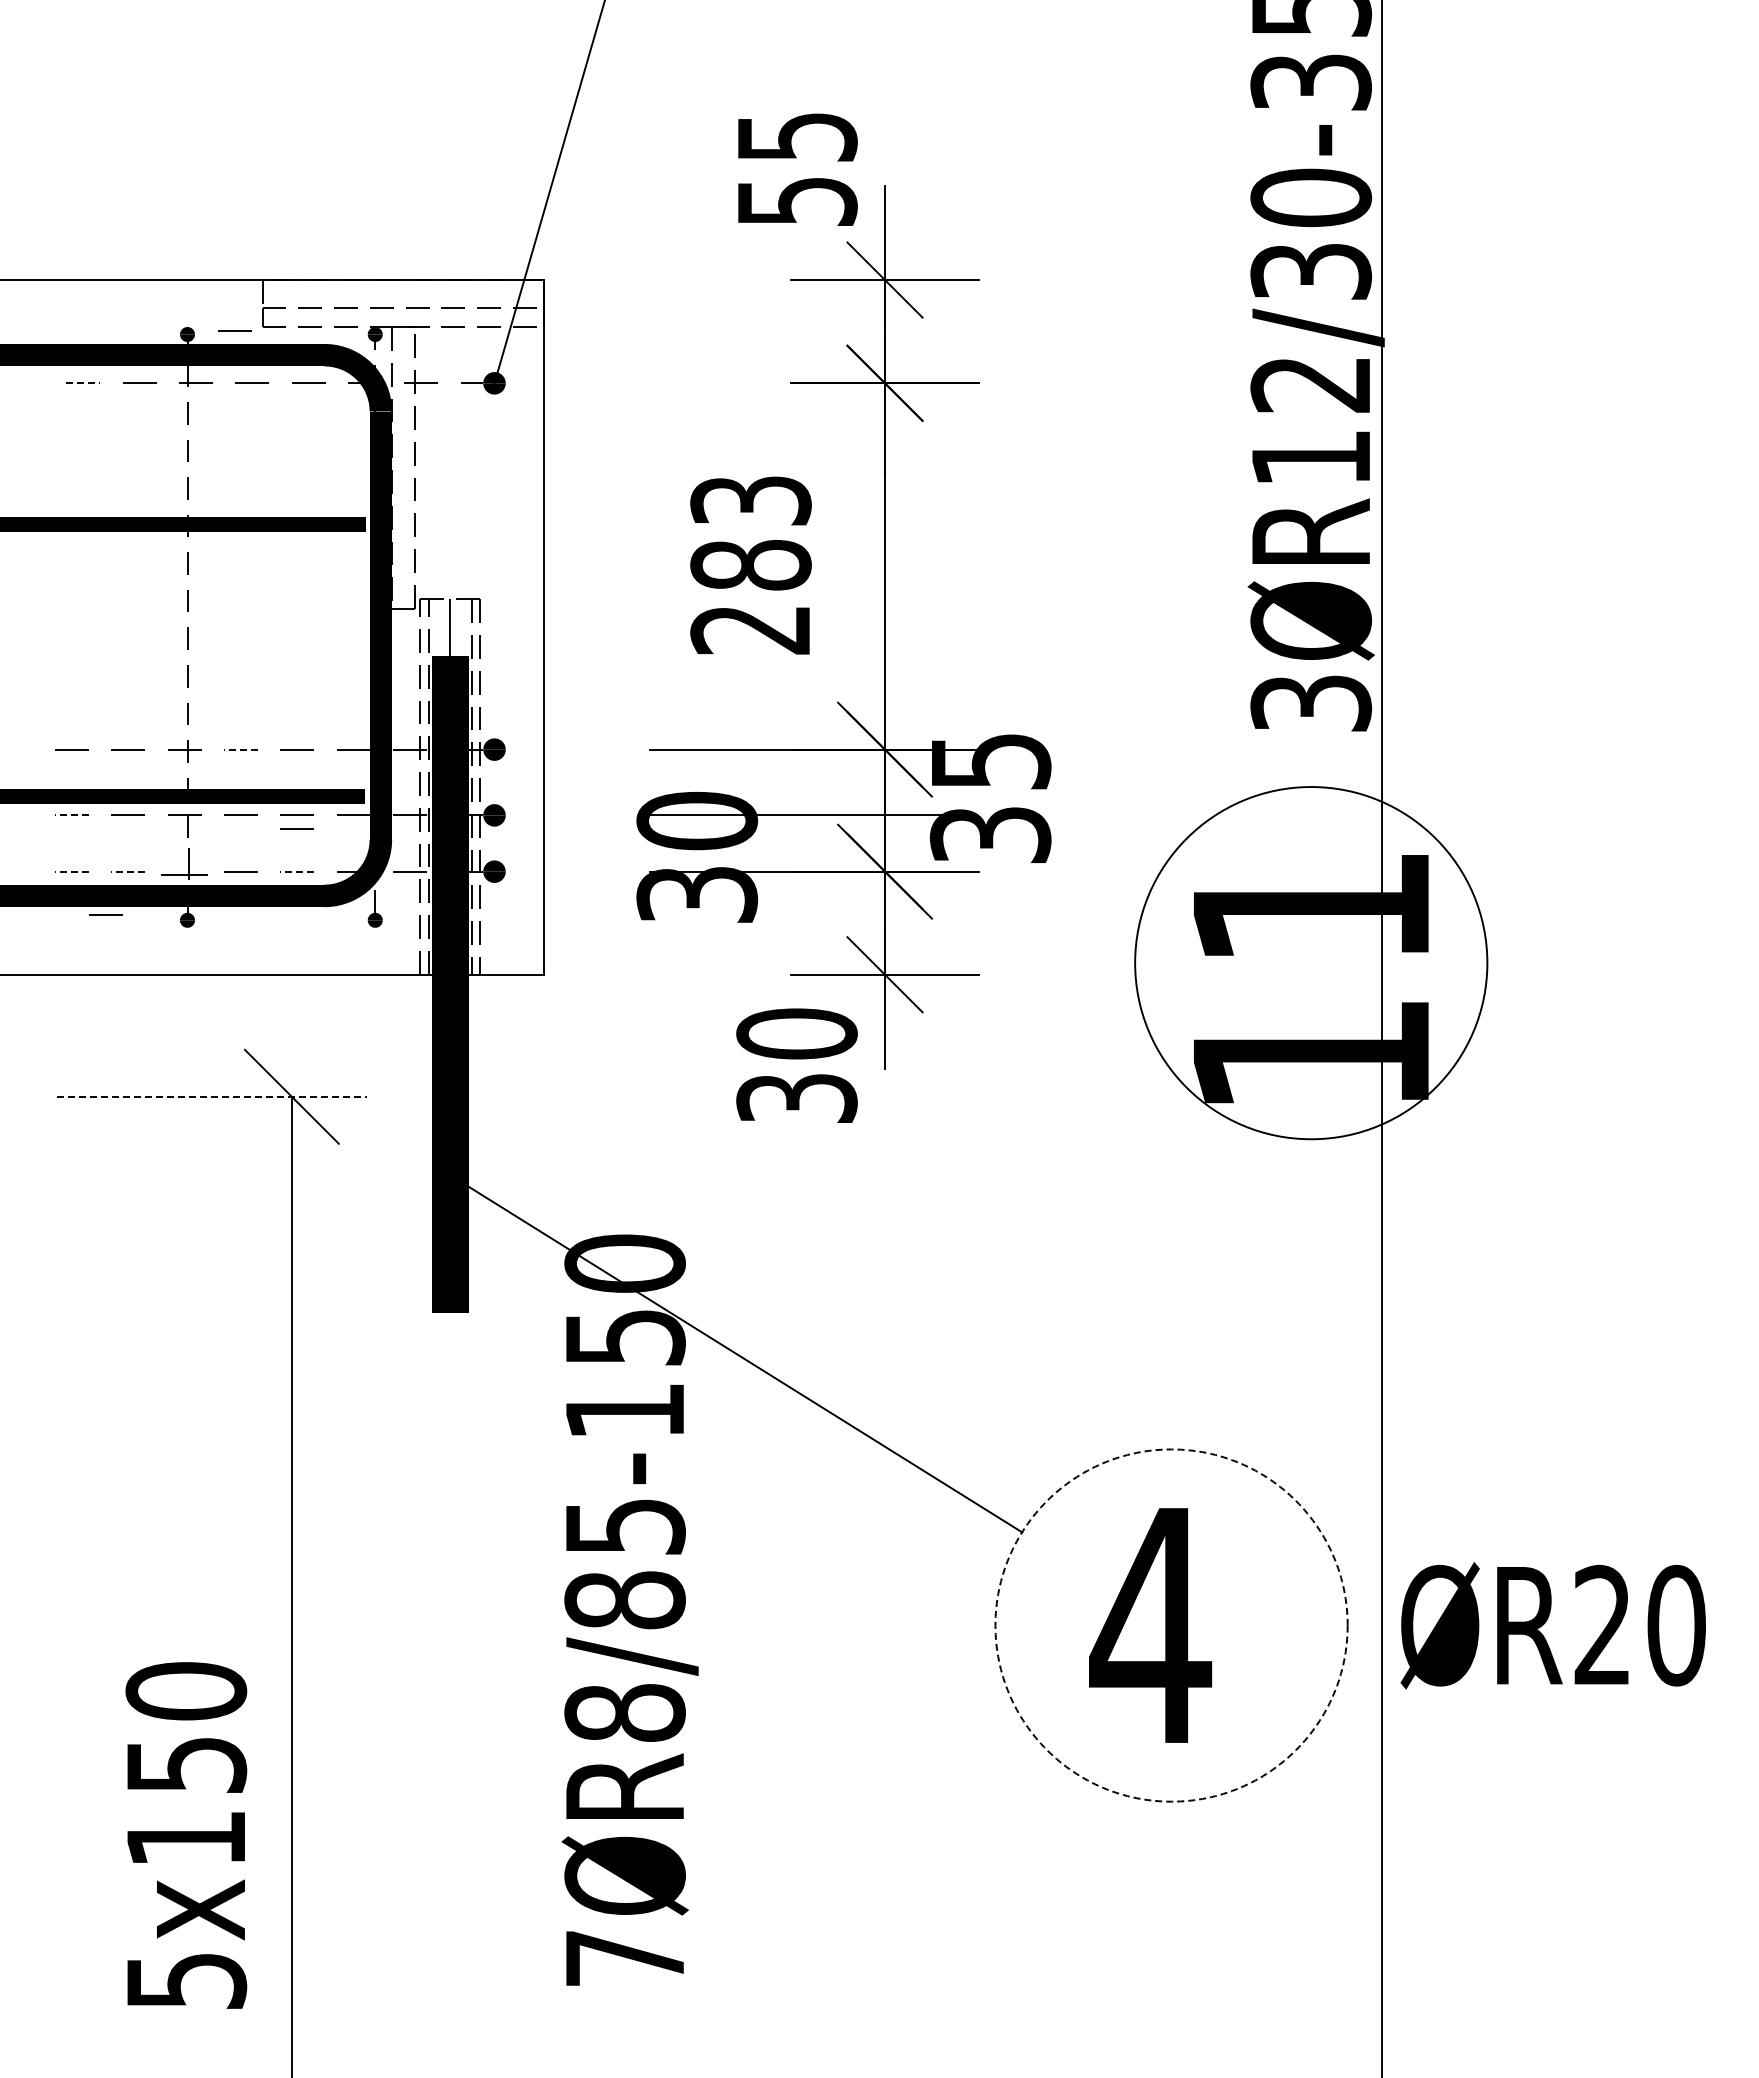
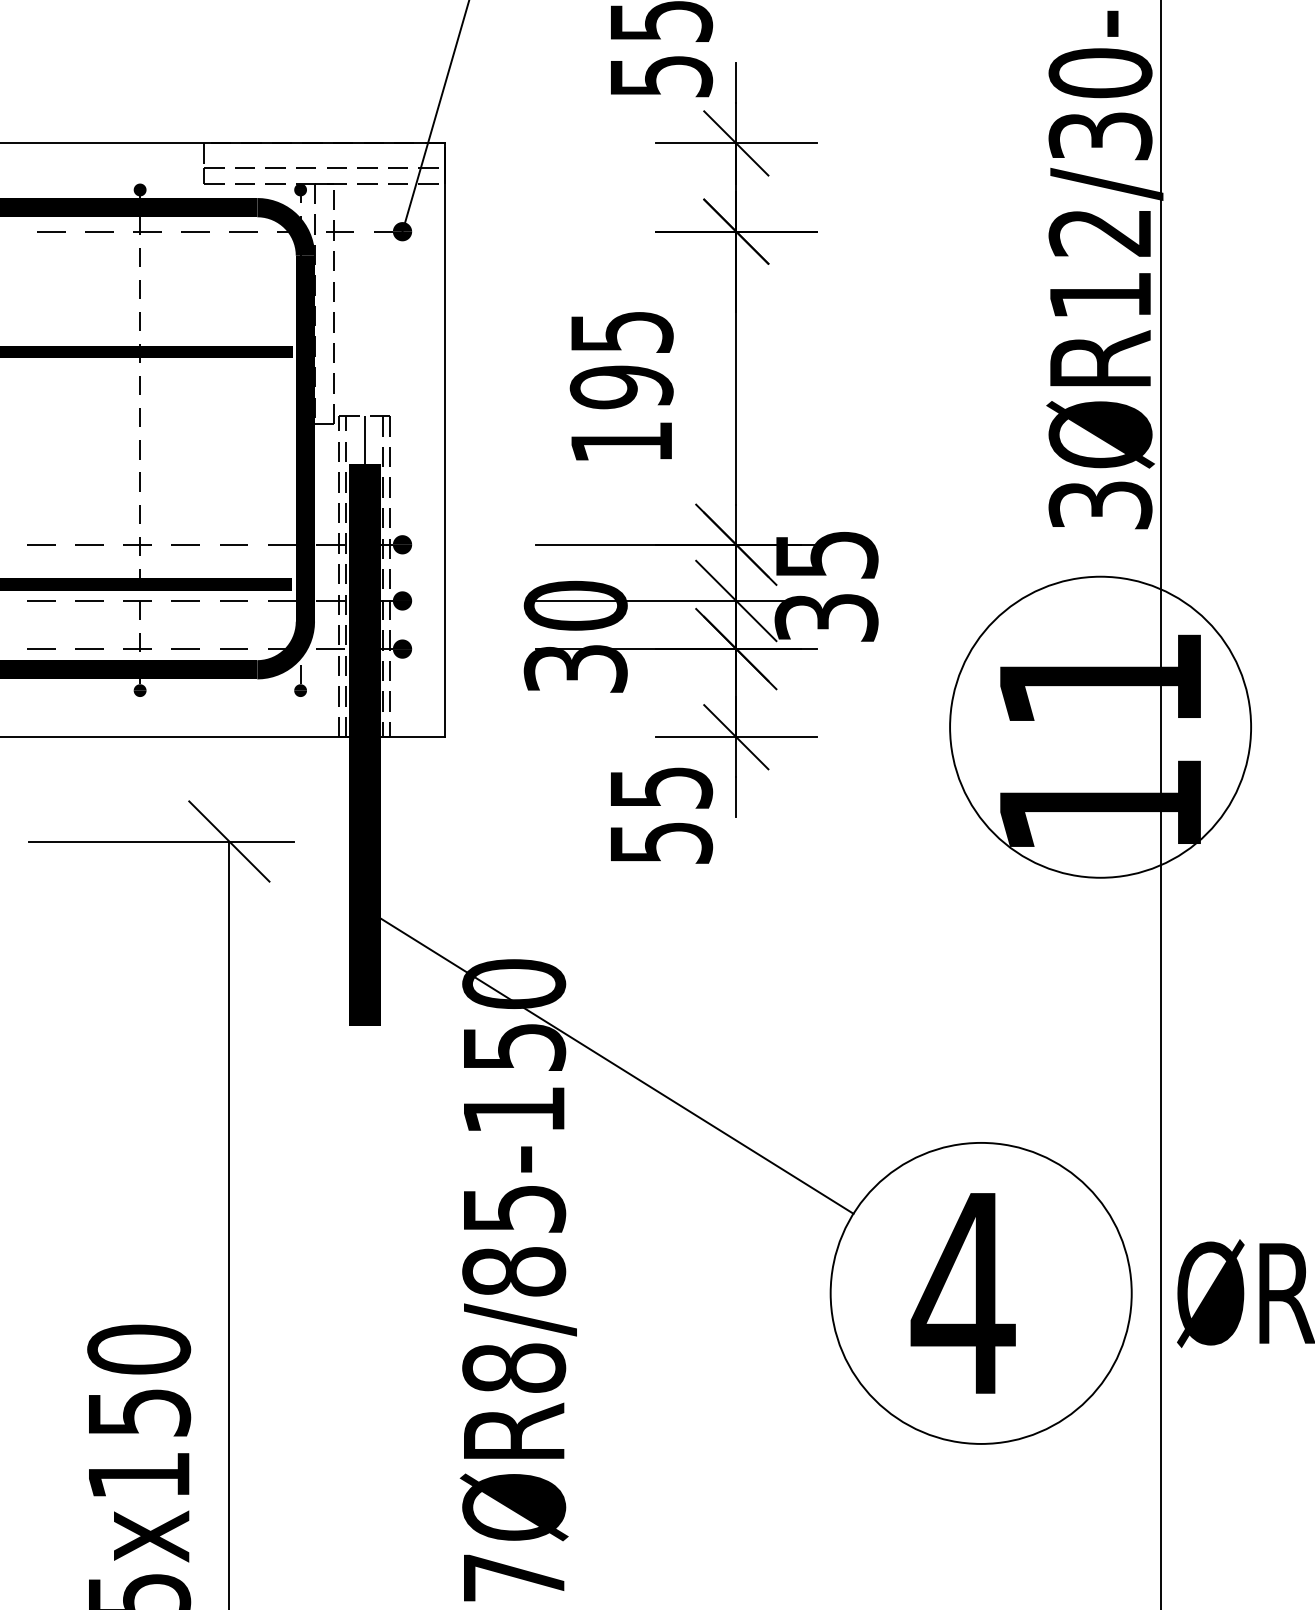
line: (234, 330) -> (180, 186), removed
line: (83, 383) -> (51, 231), dashed -> solid
text: (750, 565) -> (621, 387), 283 -> 195
line: (241, 749) -> (186, 544), dashed -> solid
line: (72, 815) -> (41, 601), dashed -> solid
line: (884, 815) -> (735, 601), added
line: (296, 828) -> (233, 612), removed
part: (184, 863) -> (137, 642), size x0.71
line: (72, 871) -> (41, 648), dashed -> solid
line: (128, 871) -> (89, 648), dashed -> solid
line: (297, 871) -> (234, 648), dashed -> solid
line: (105, 914) -> (70, 685), removed
text: (796, 1065) -> (660, 814), 30 -> 55
line: (212, 1096) -> (161, 841), dashed -> solid
circle: (1171, 1625) -> (981, 1293), dashed -> solid

